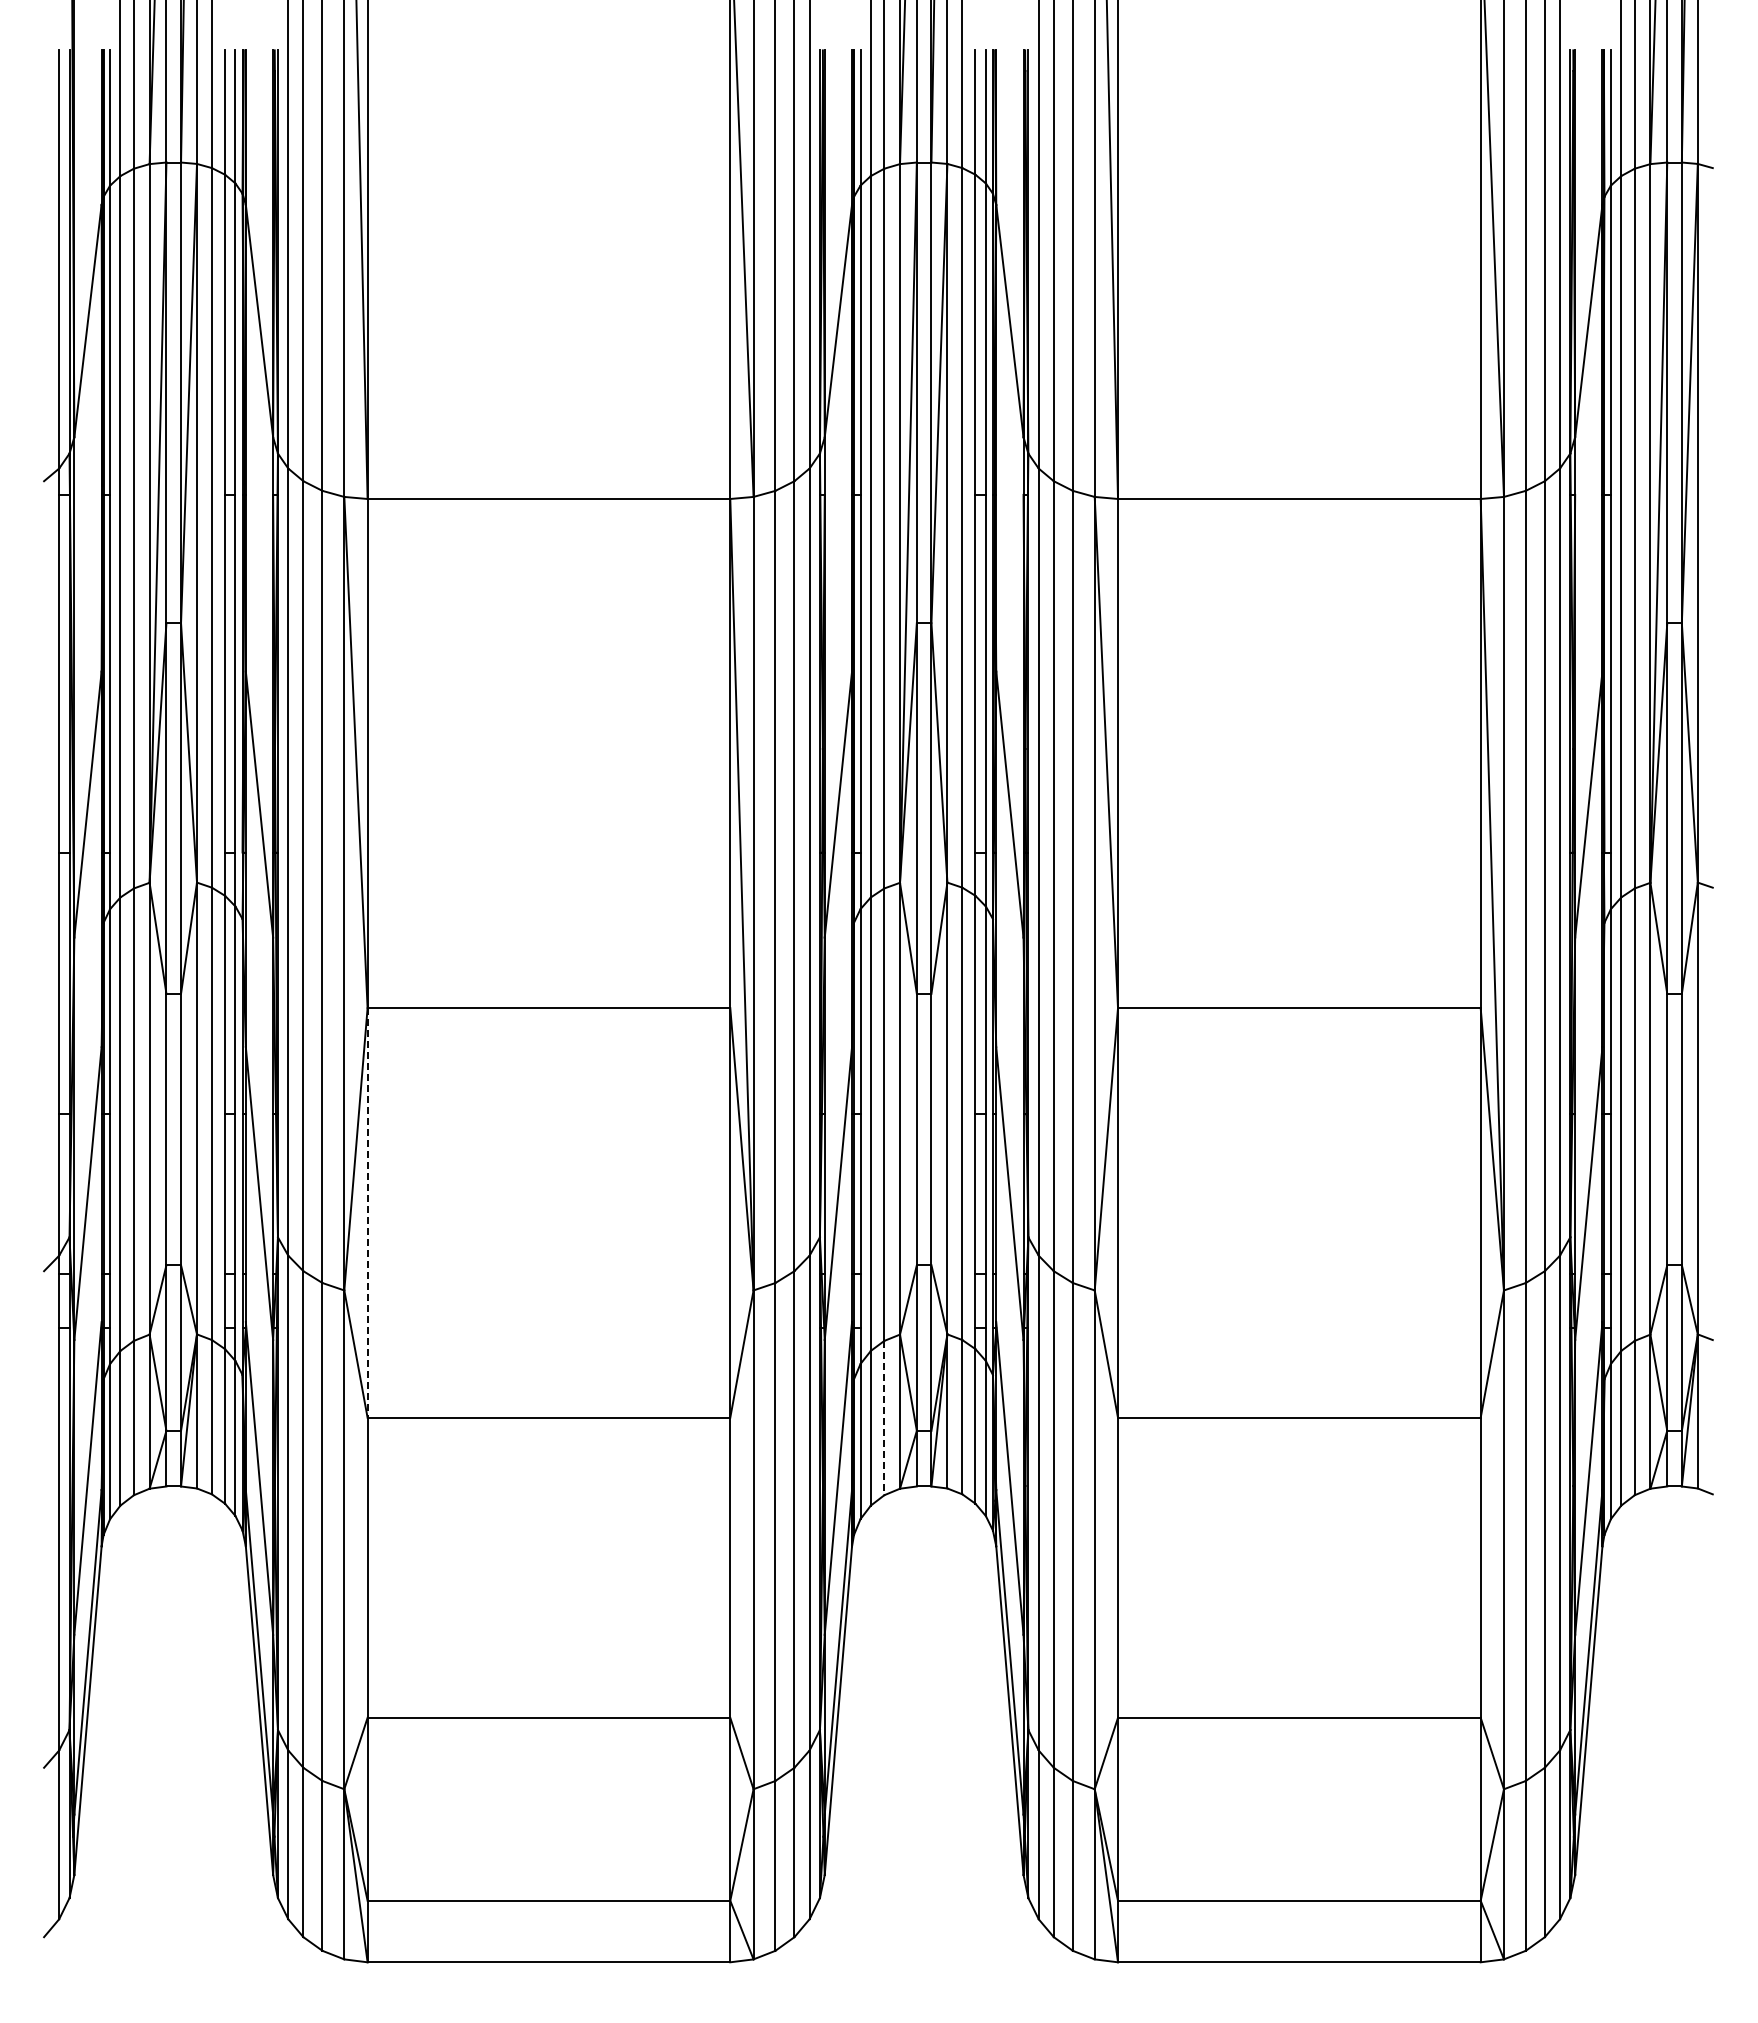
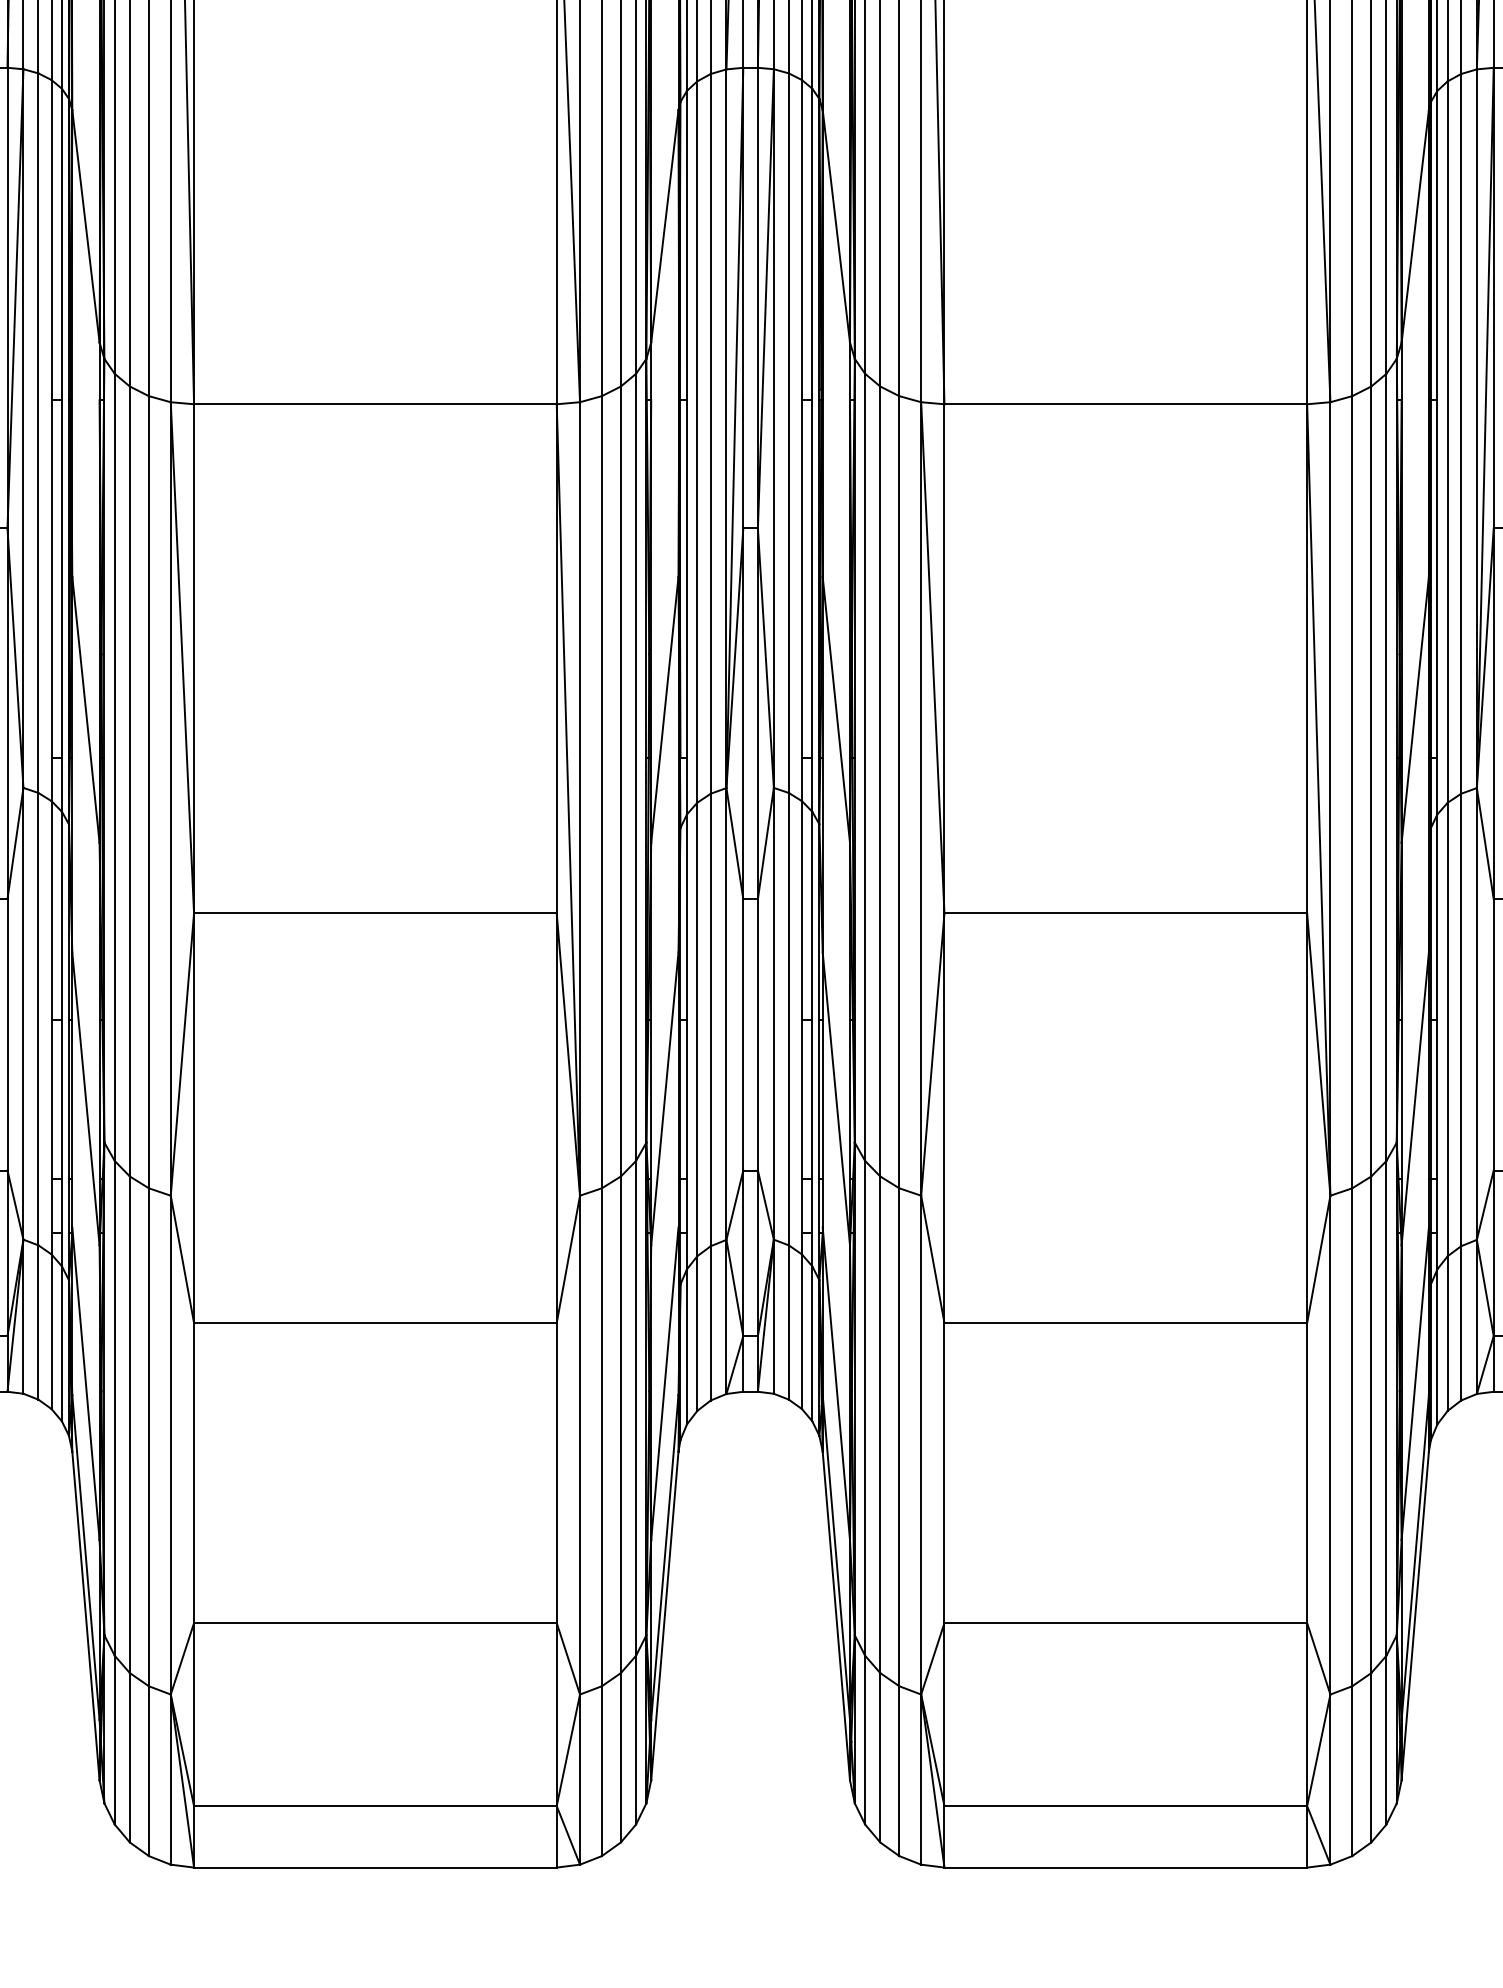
line: (367, 1212) -> (193, 1117), dashed -> solid
line: (884, 1418) -> (710, 1323), dashed -> solid

